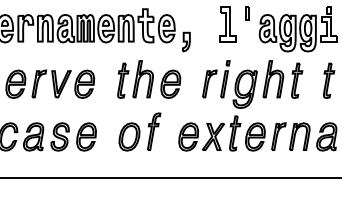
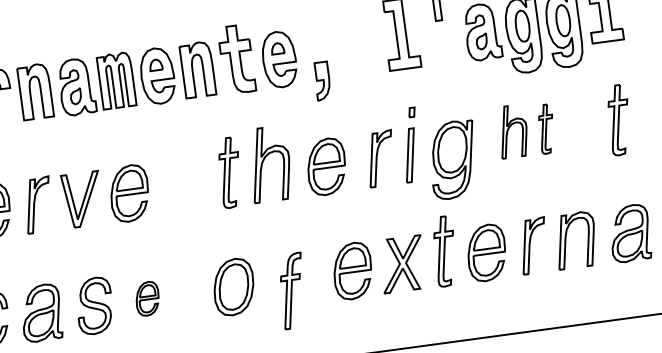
part: (149, 79) -> (282, 163), moved
part: (282, 79) -> (525, 130), size x0.7
part: (154, 131) -> (293, 290), moved
part: (86, 136) -> (147, 297), size x0.6

